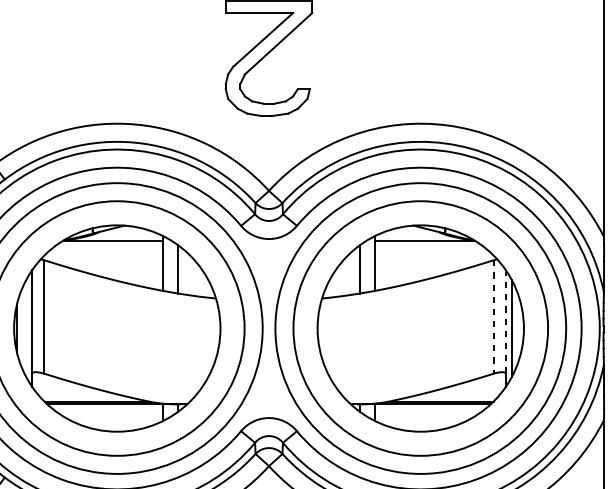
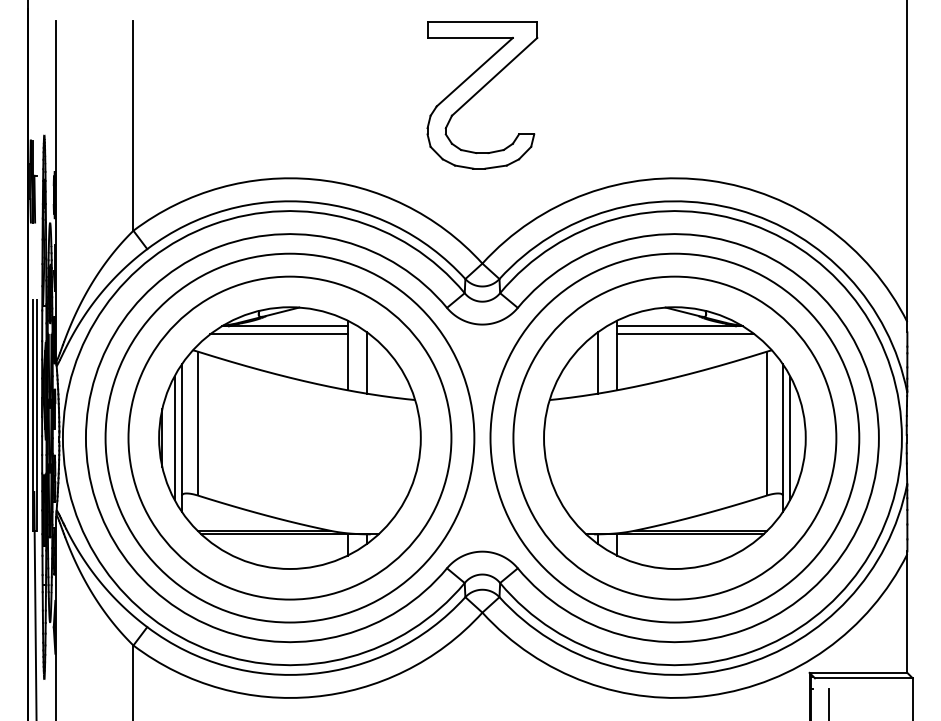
line: (108, 246) -> (278, 334), added
line: (429, 246) -> (685, 334), added
line: (493, 317) -> (767, 423), dashed -> solid
line: (505, 321) -> (782, 429), dashed -> solid
line: (26, 328) -> (174, 437), added

